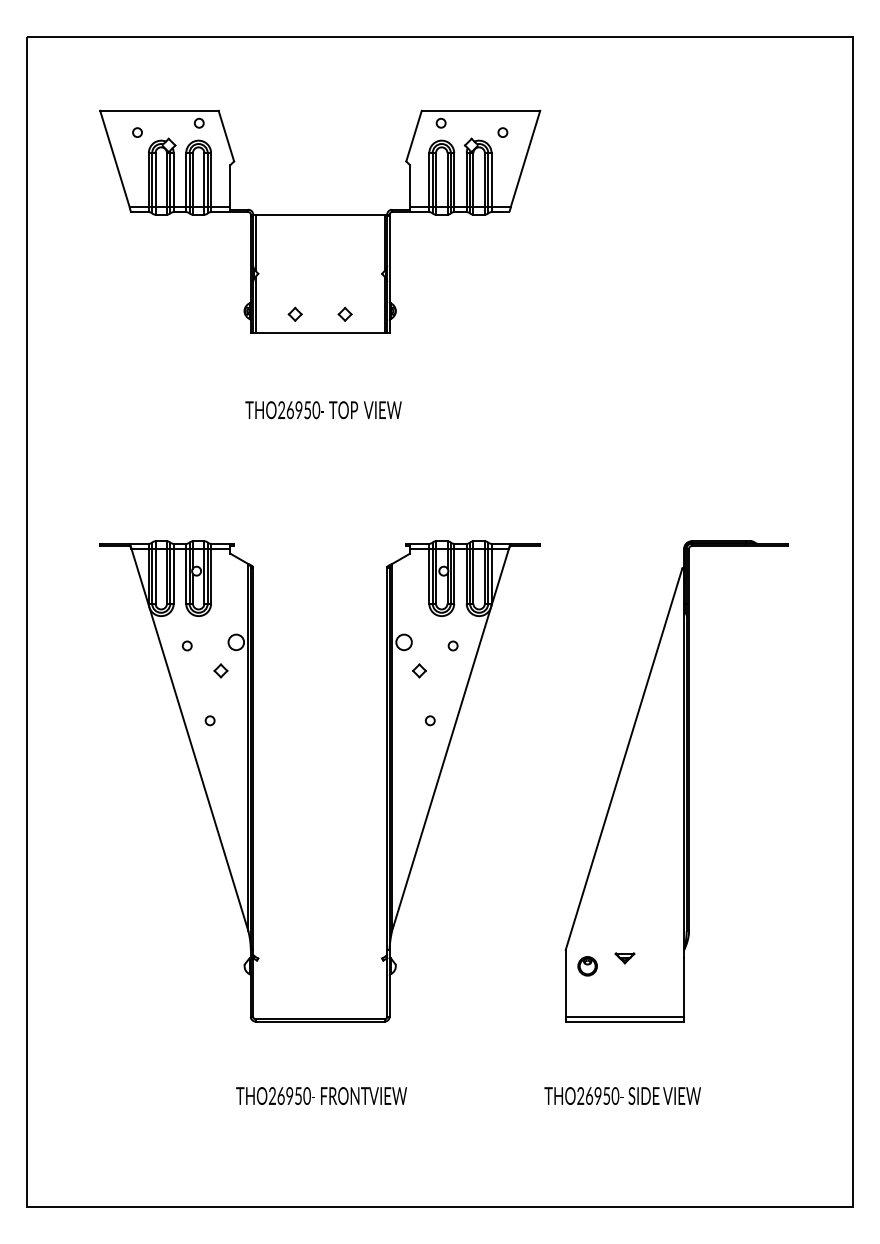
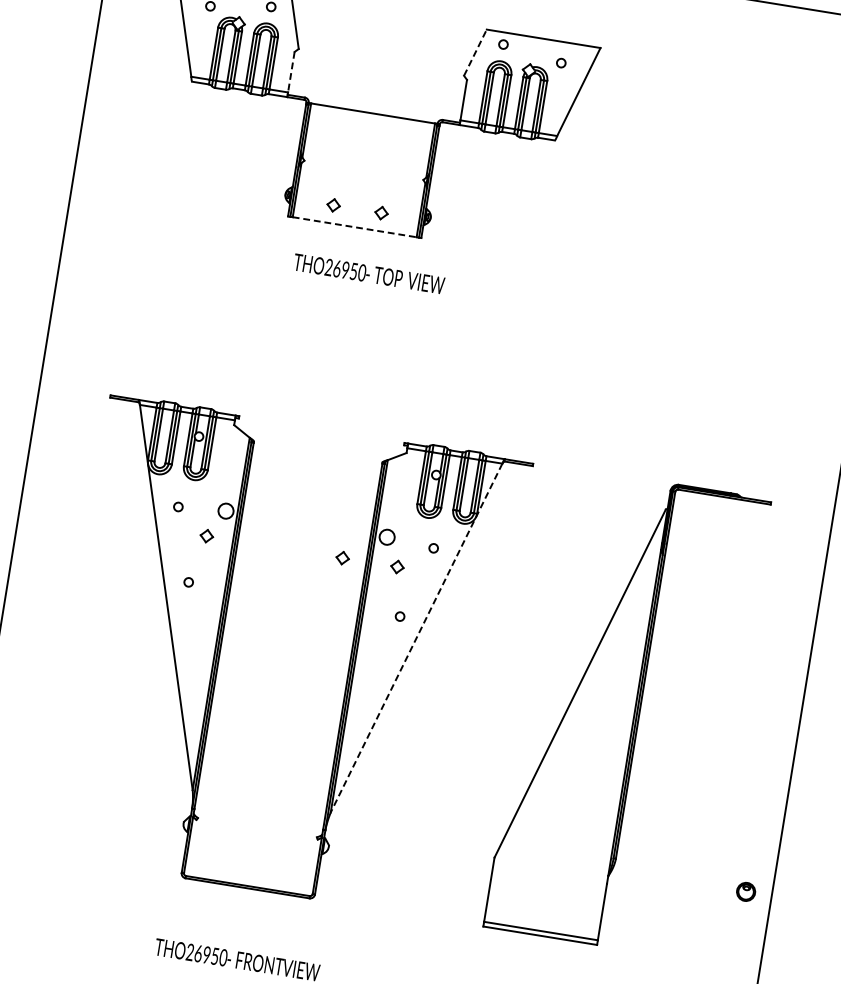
line: (414, 135) -> (475, 52), solid -> dashed
line: (230, 186) -> (291, 72), solid -> dashed
line: (320, 333) -> (354, 227), solid -> dashed
text: (323, 410) -> (369, 274), moved
part: (362, 670) -> (342, 557), added
line: (450, 739) -> (416, 637), solid -> dashed
part: (624, 958) -> (549, 875), removed
part: (587, 966) -> (745, 892), moved

